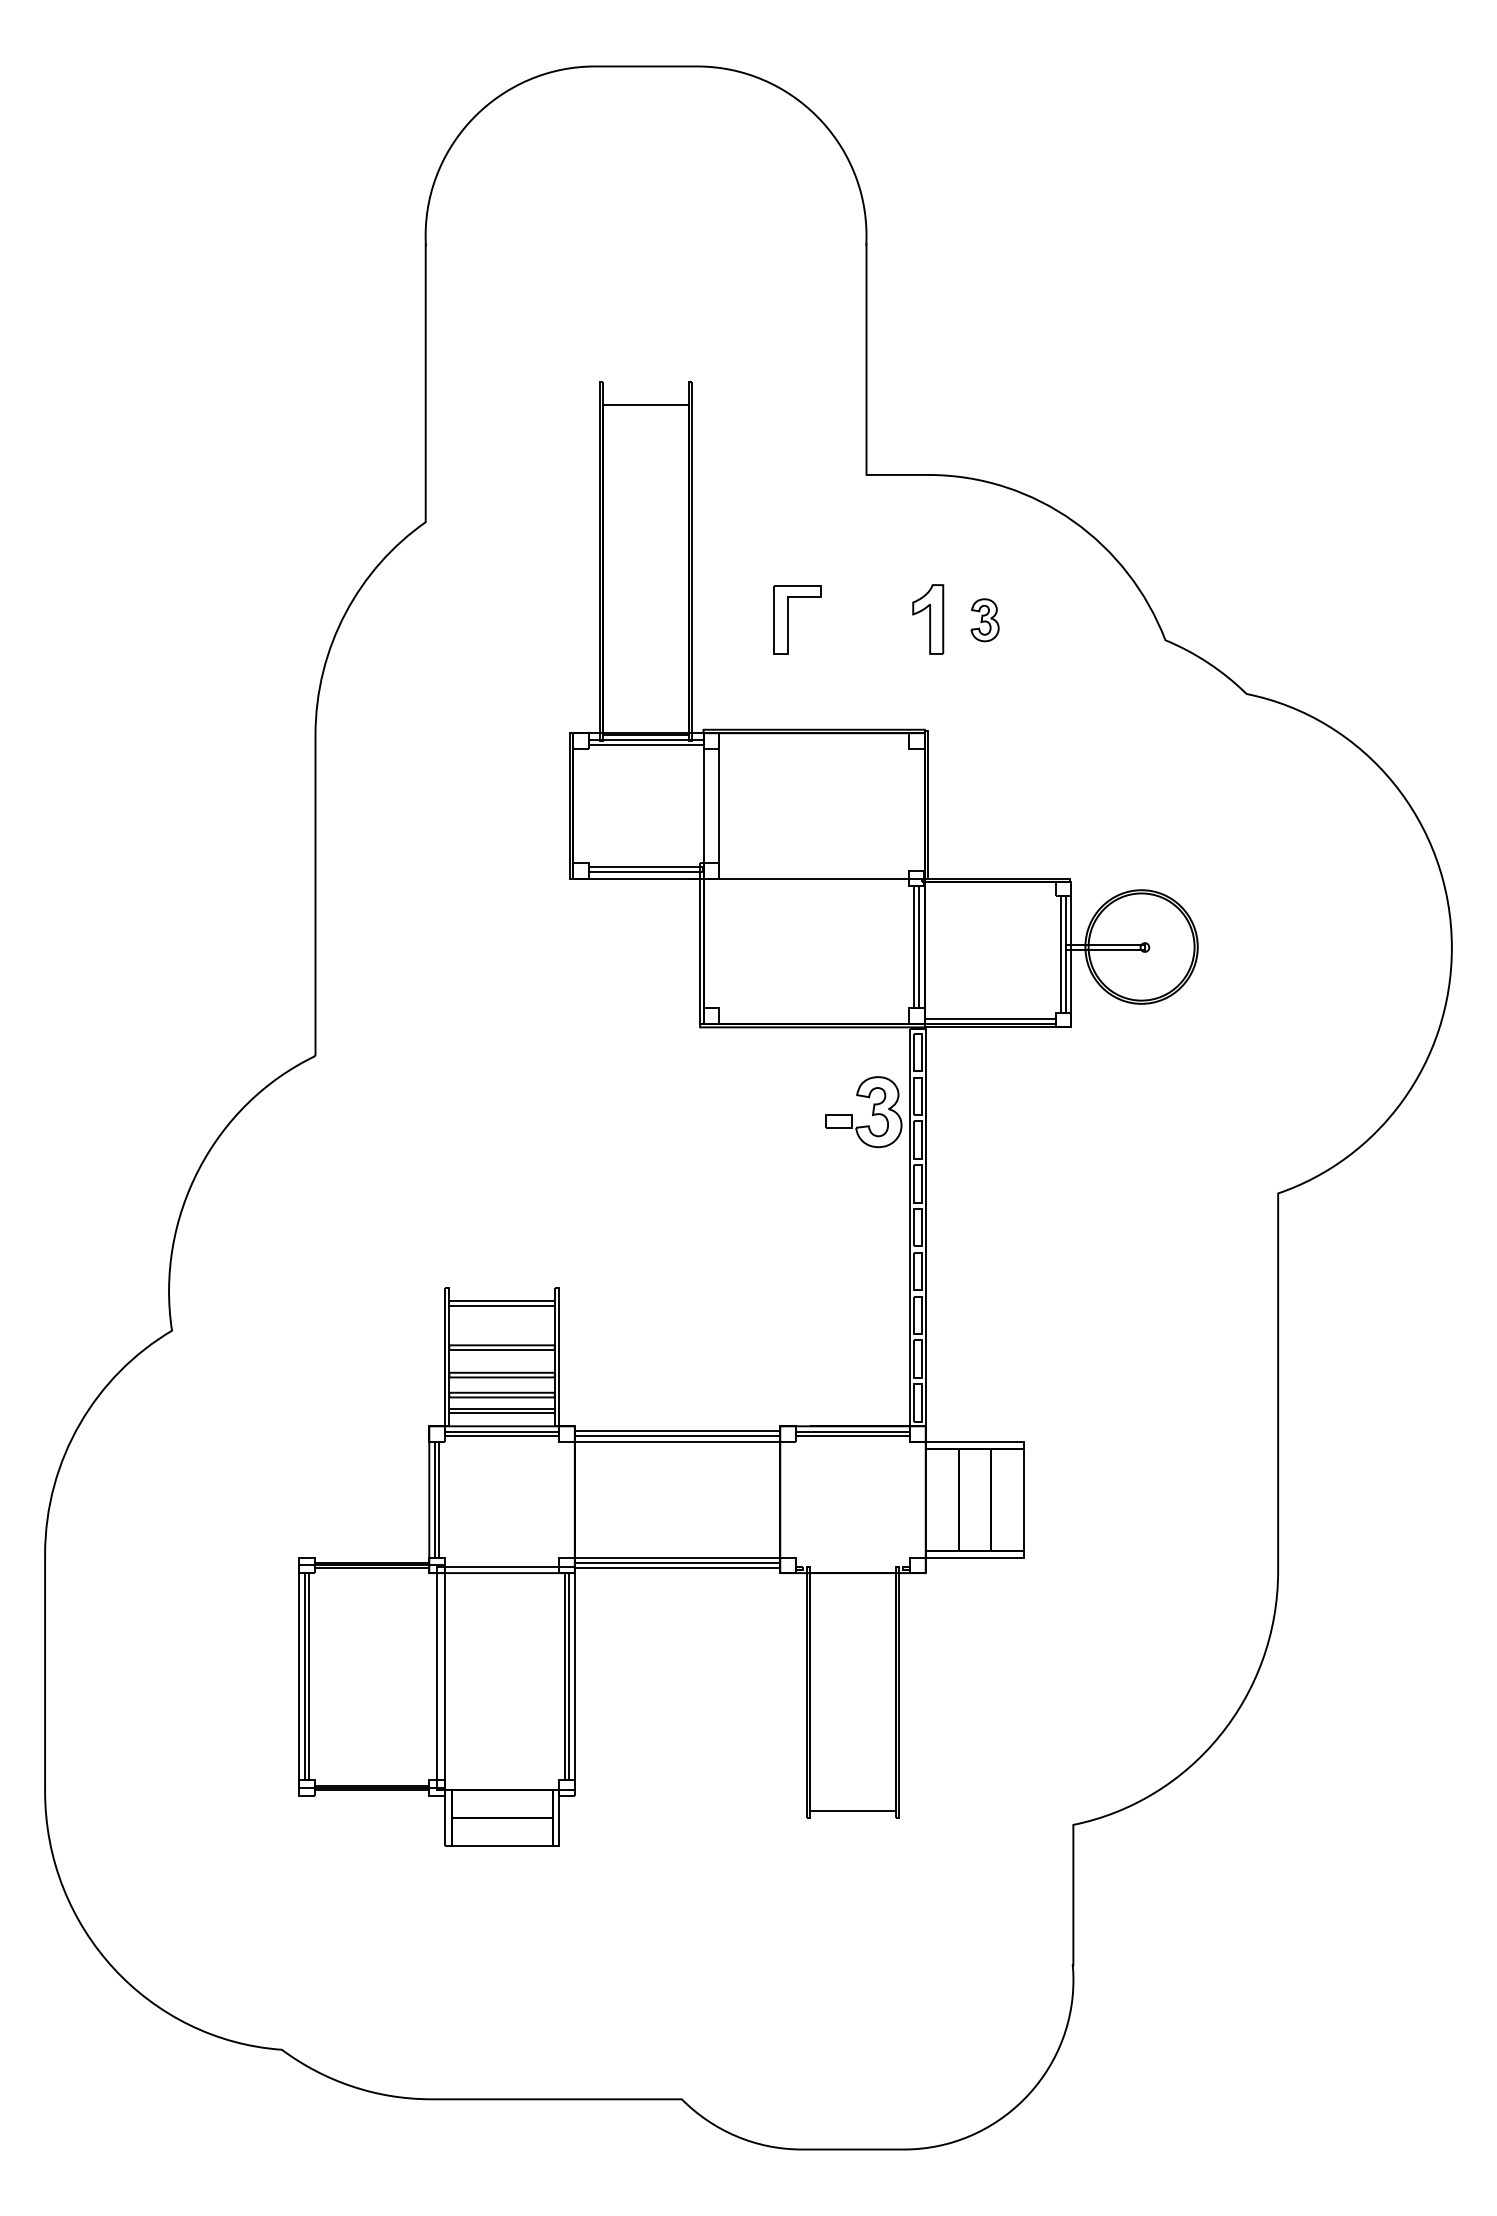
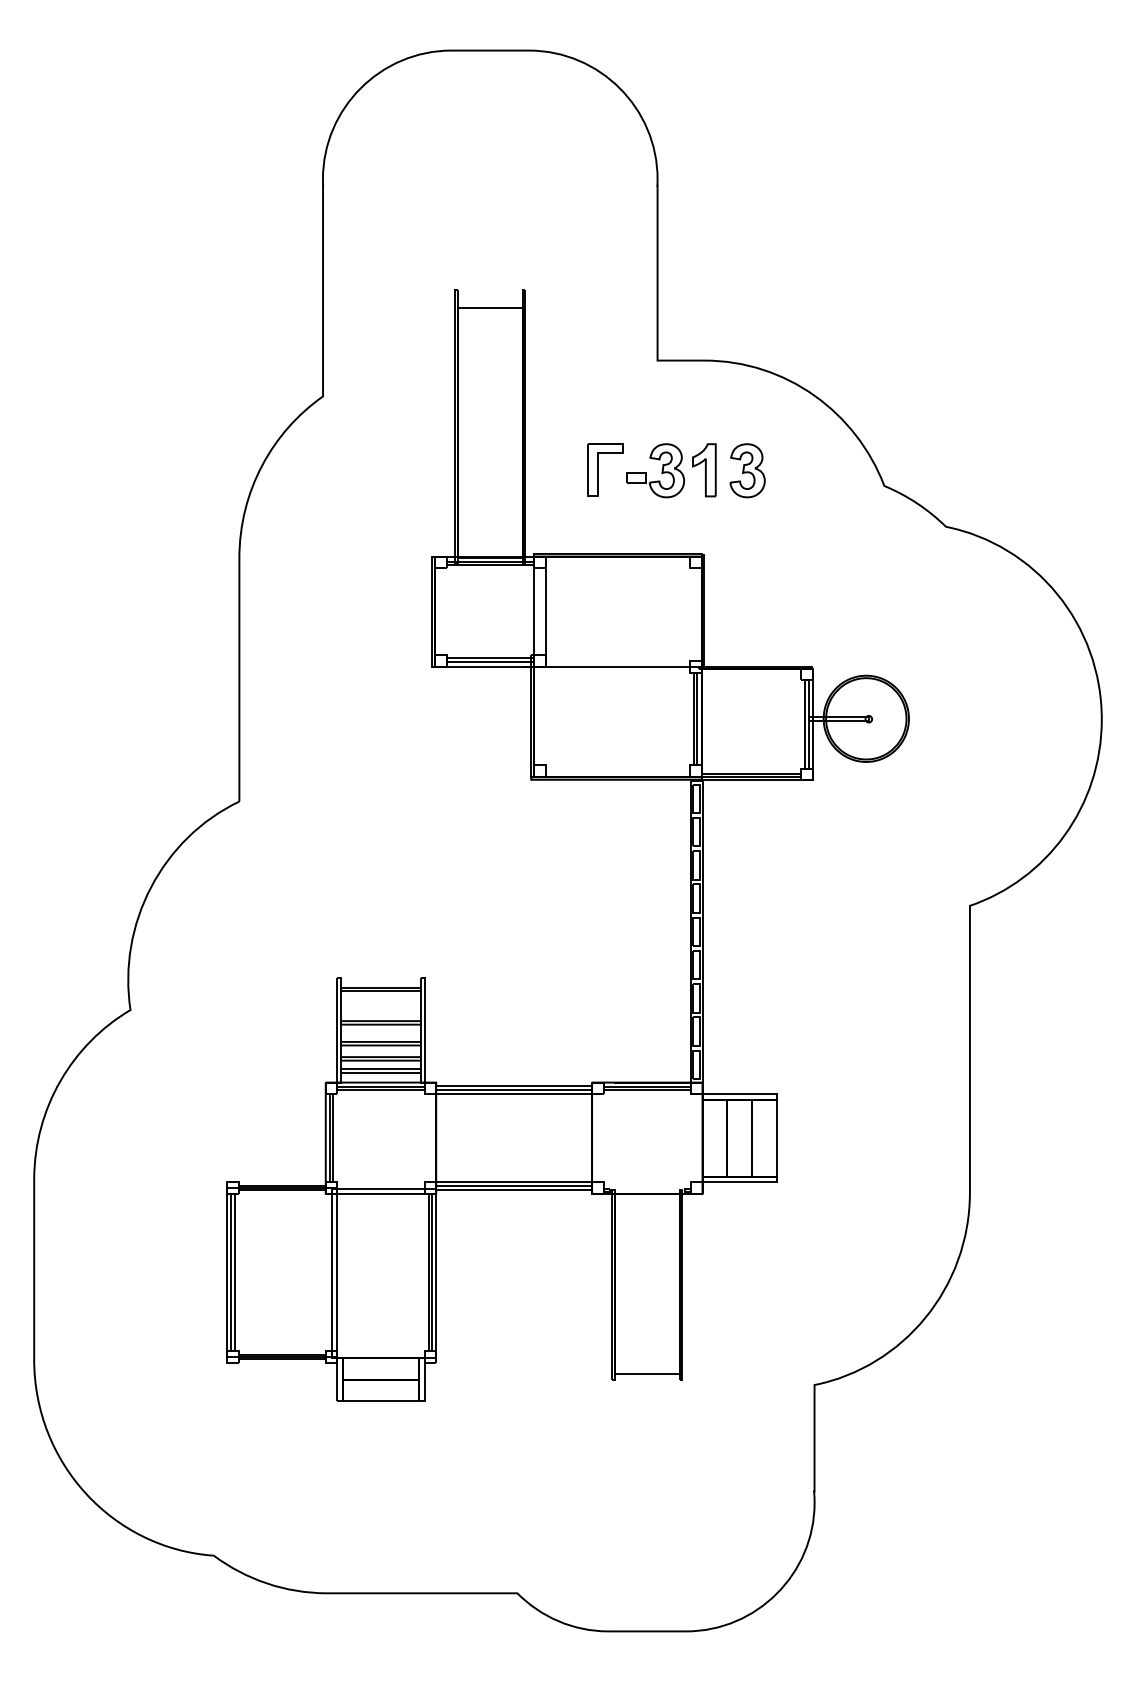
part: (984, 620) -> (747, 471), size x1.67
part: (872, 1112) -> (662, 471), moved

